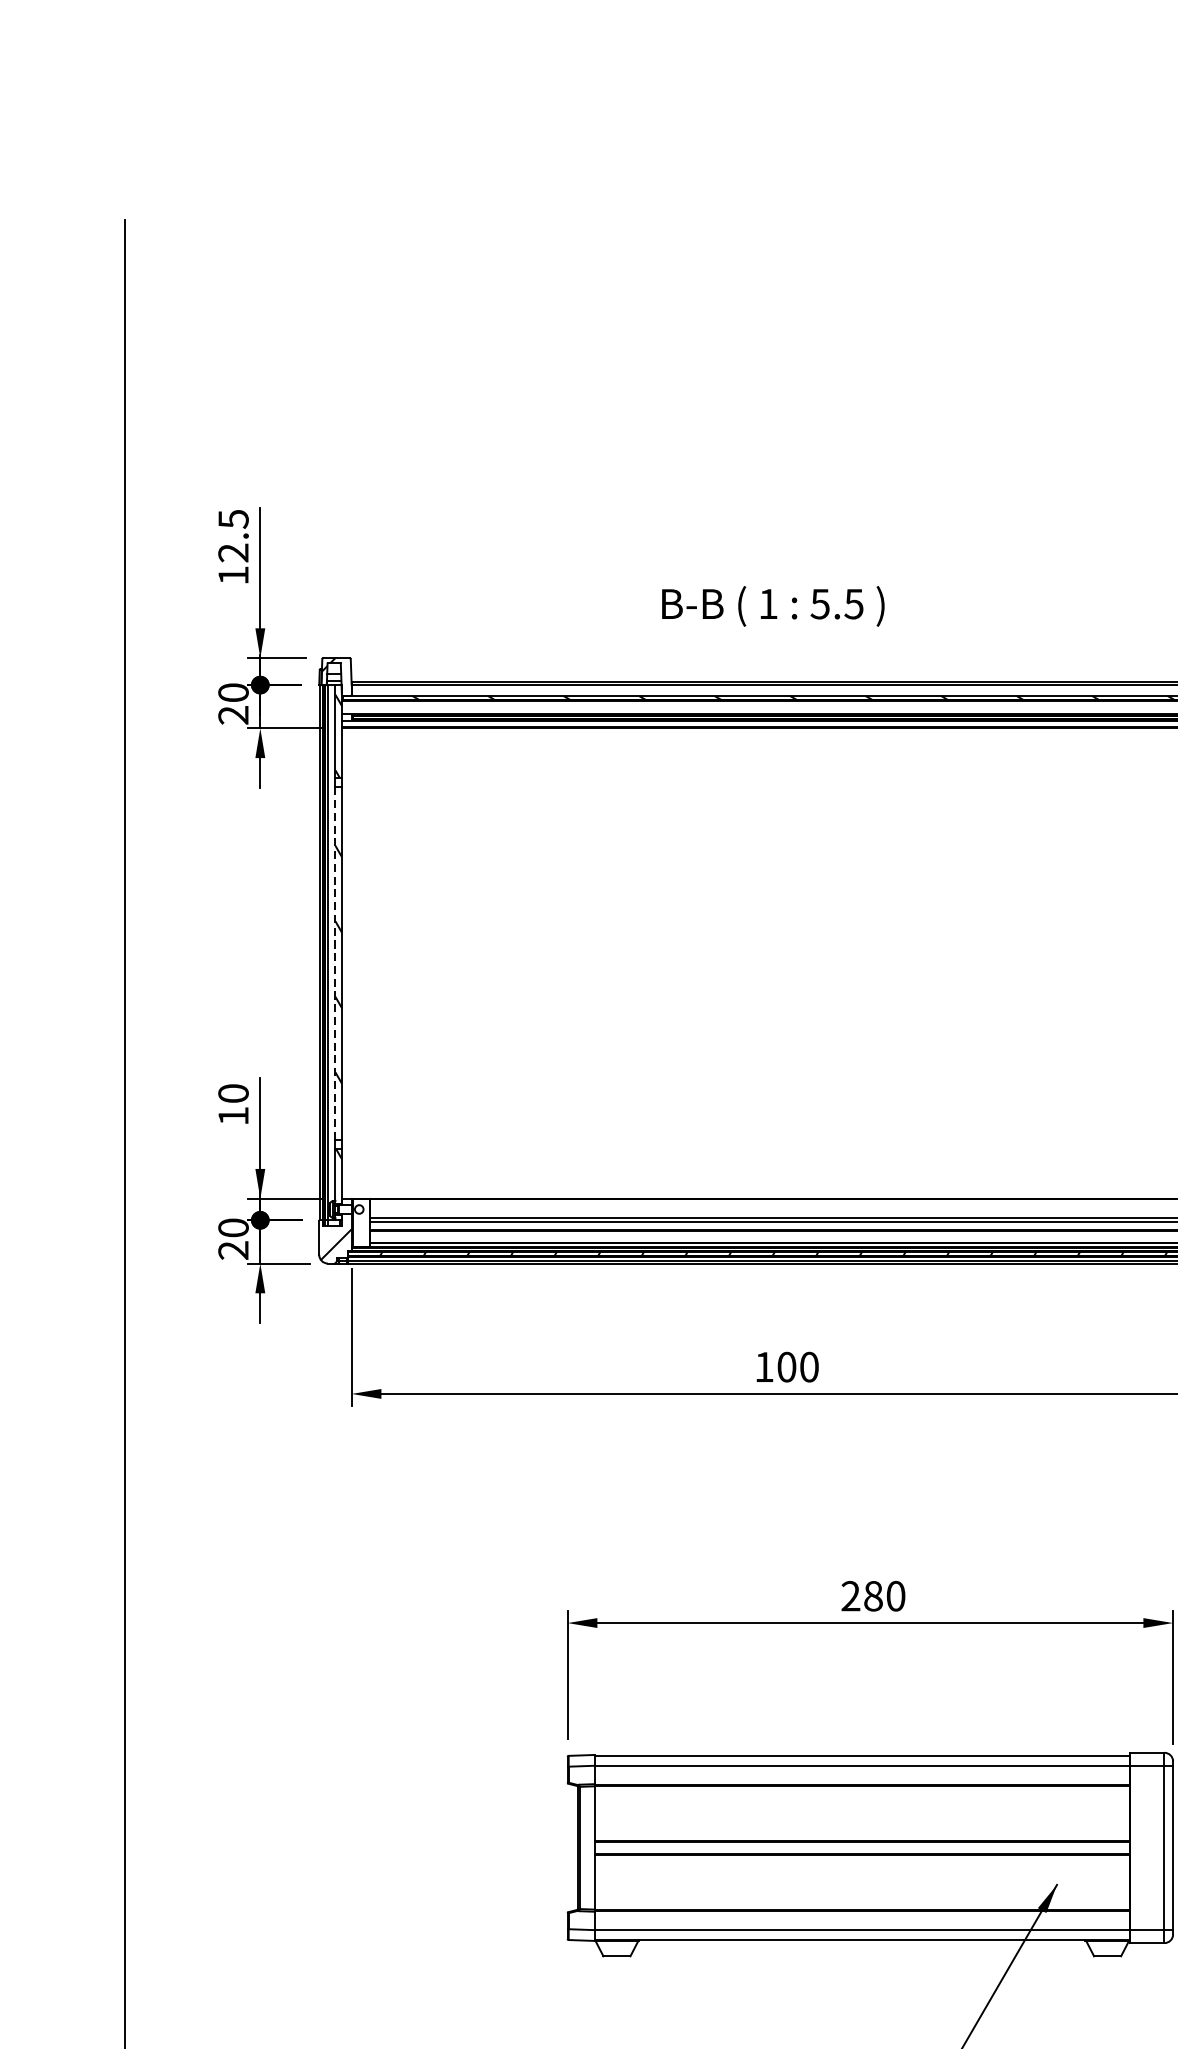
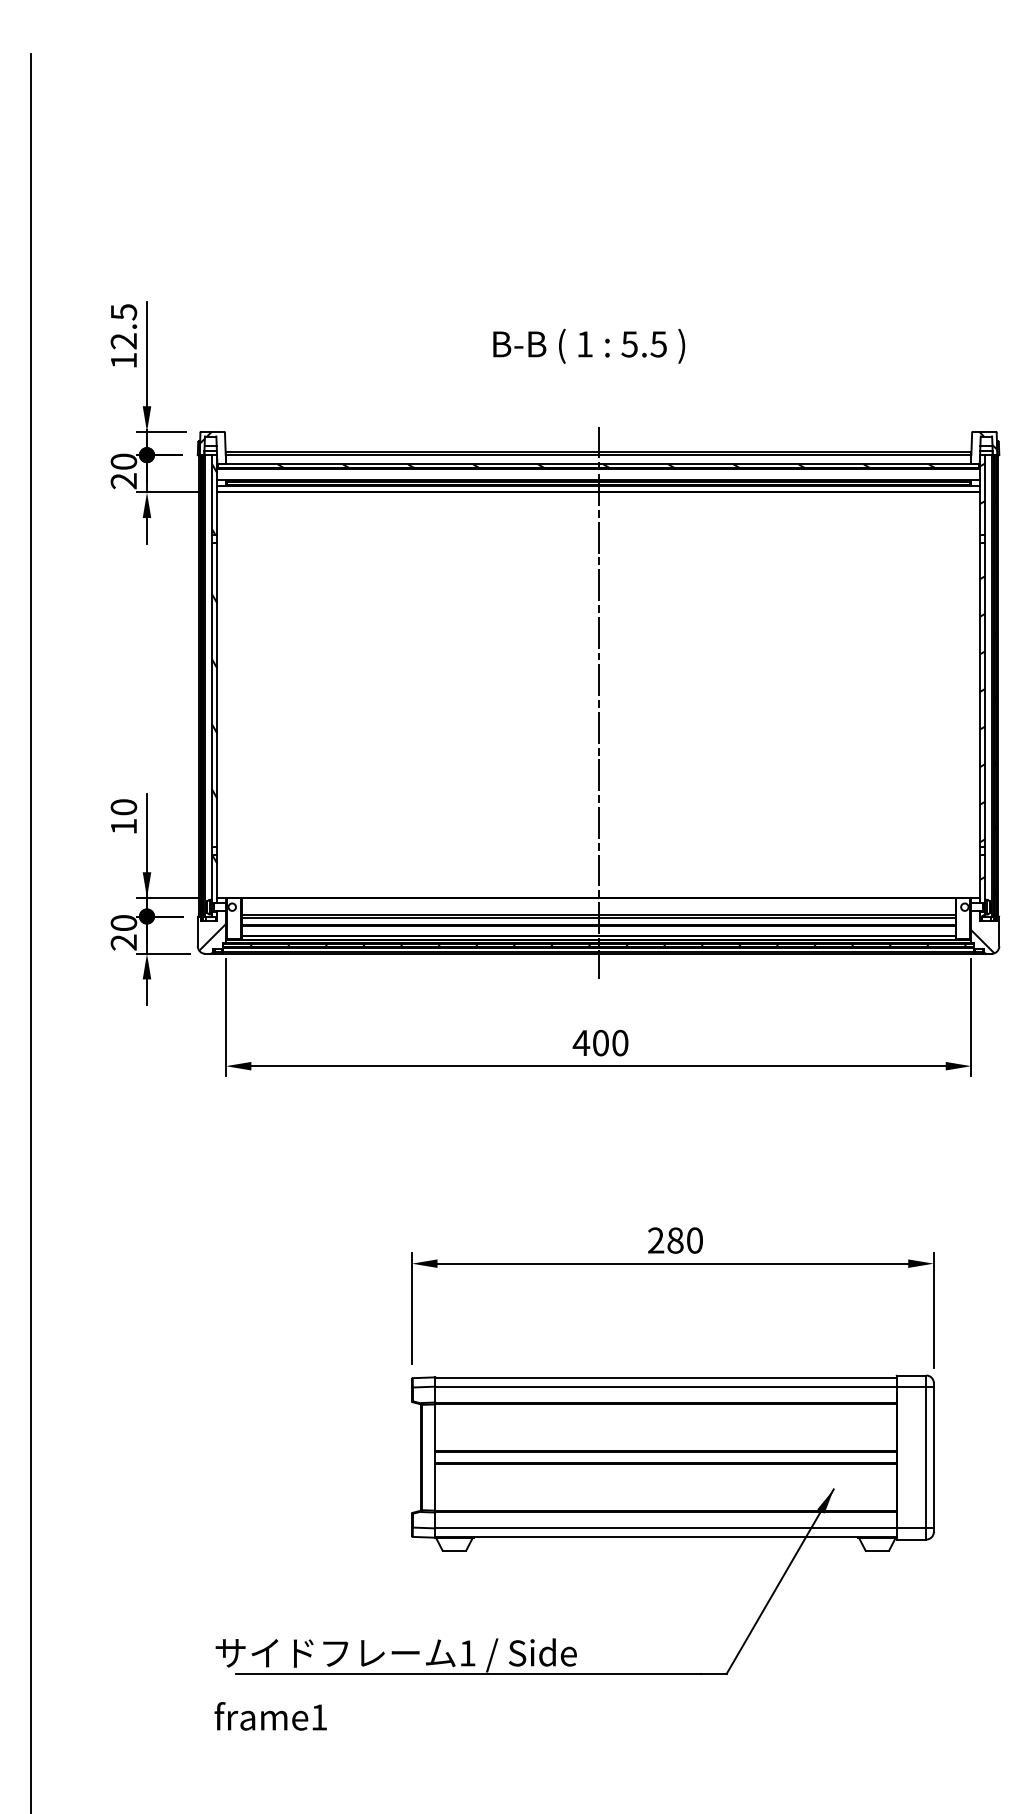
text: (773, 605) -> (589, 345), moved
line: (335, 963) -> (211, 695), dashed -> solid
line: (784, 972) -> (598, 702), added
text: (764, 1366) -> (581, 1042), 100 -> 400

